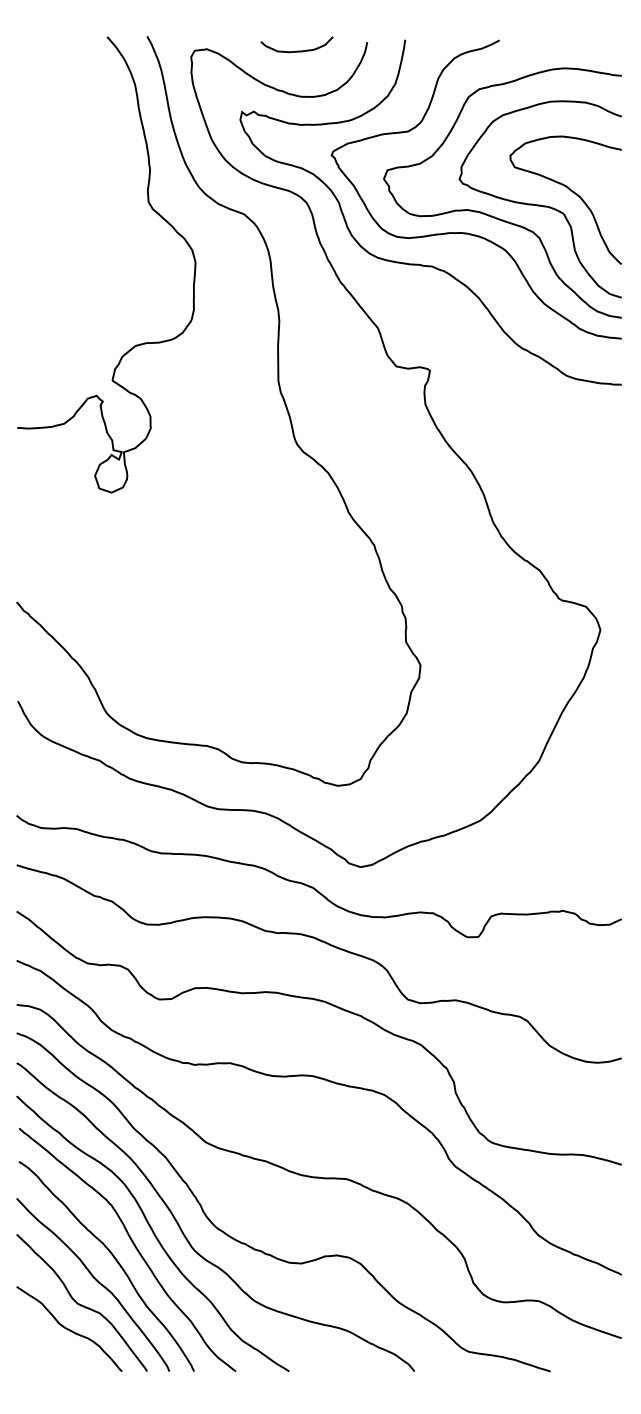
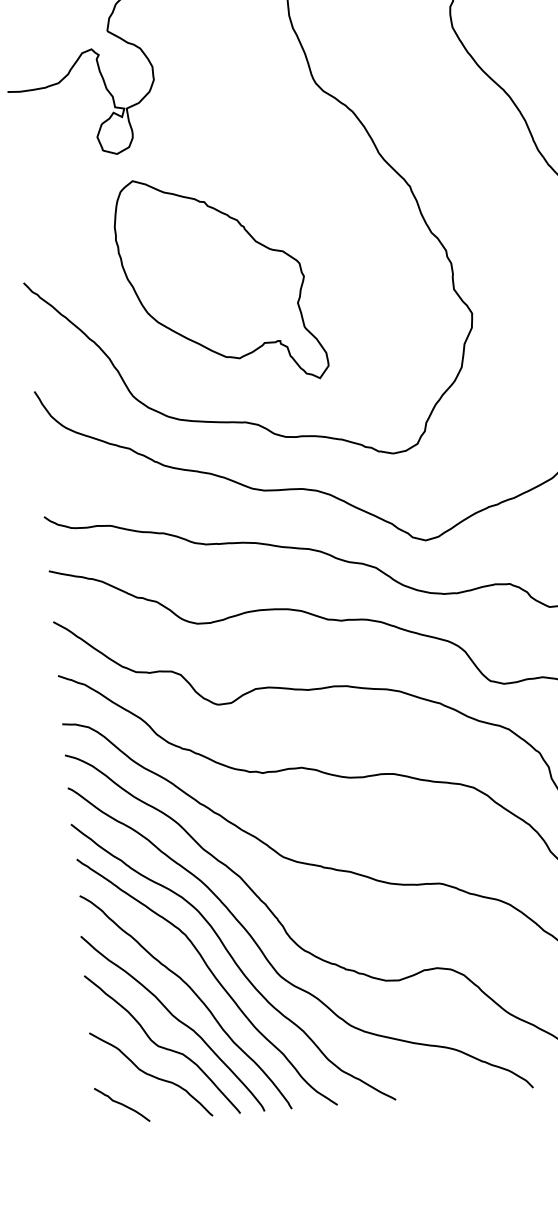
part: (194, 614) -> (219, 279), added
curve: (40, 1353) -> (121, 1103), added

